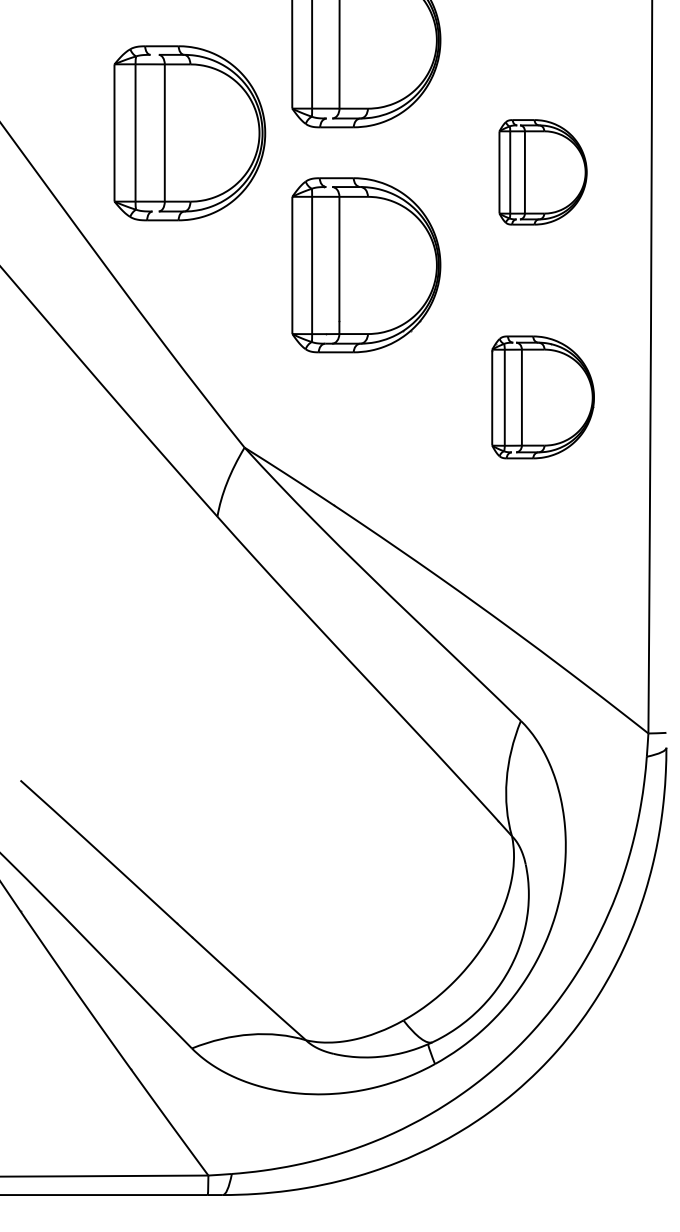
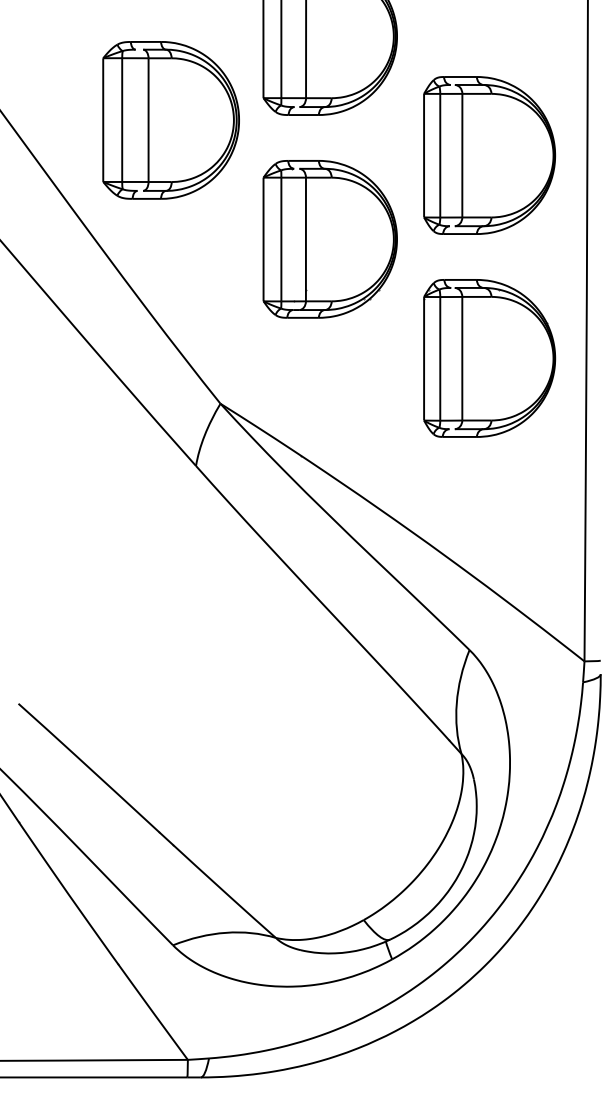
part: (542, 172) -> (489, 155), size x1.67
part: (542, 397) -> (489, 358), size x1.43

